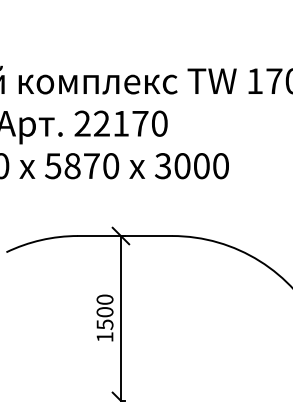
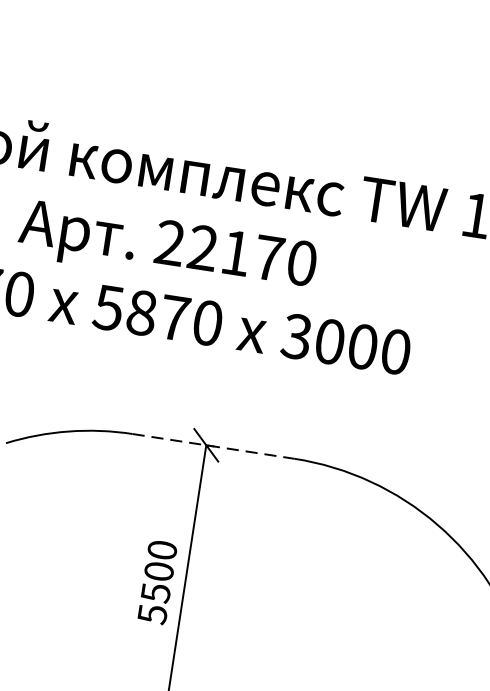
line: (125, 236) -> (214, 447), solid -> dashed
text: (104, 337) -> (151, 614), 1500 -> 5500

